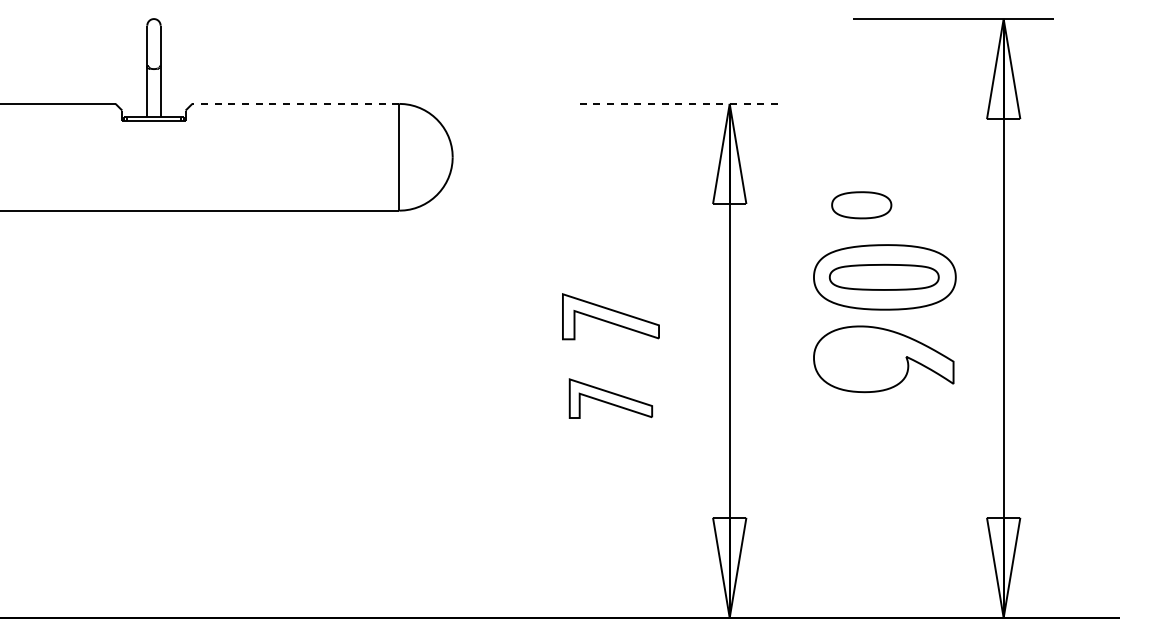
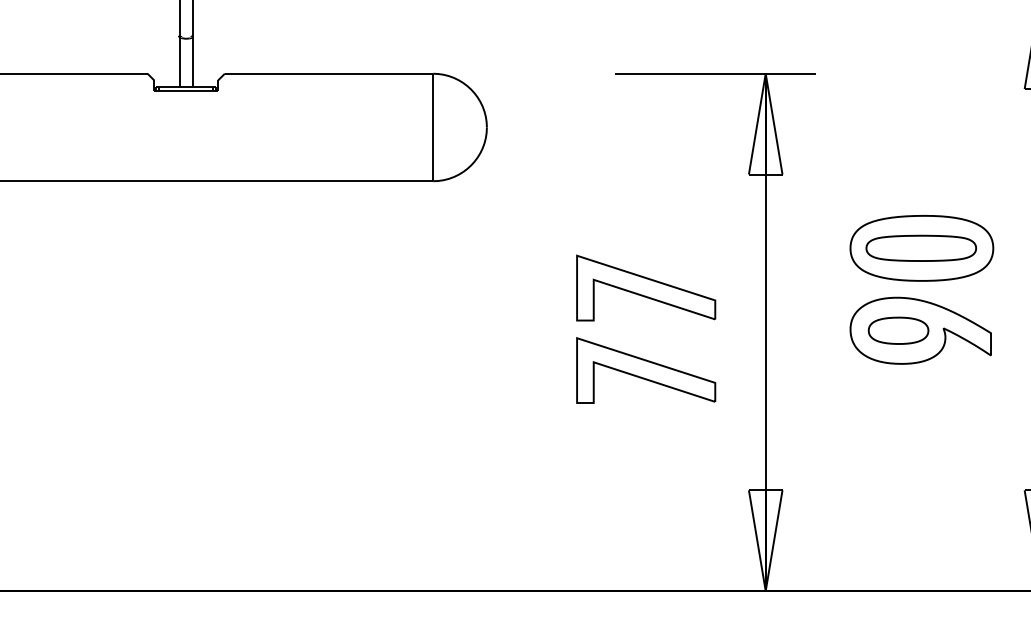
line: (295, 103) -> (328, 73), dashed -> solid
line: (680, 103) -> (716, 73), dashed -> solid
part: (861, 205) -> (898, 331), moved
part: (610, 316) -> (645, 287), size x1.43
part: (610, 398) -> (645, 370), size x1.67

